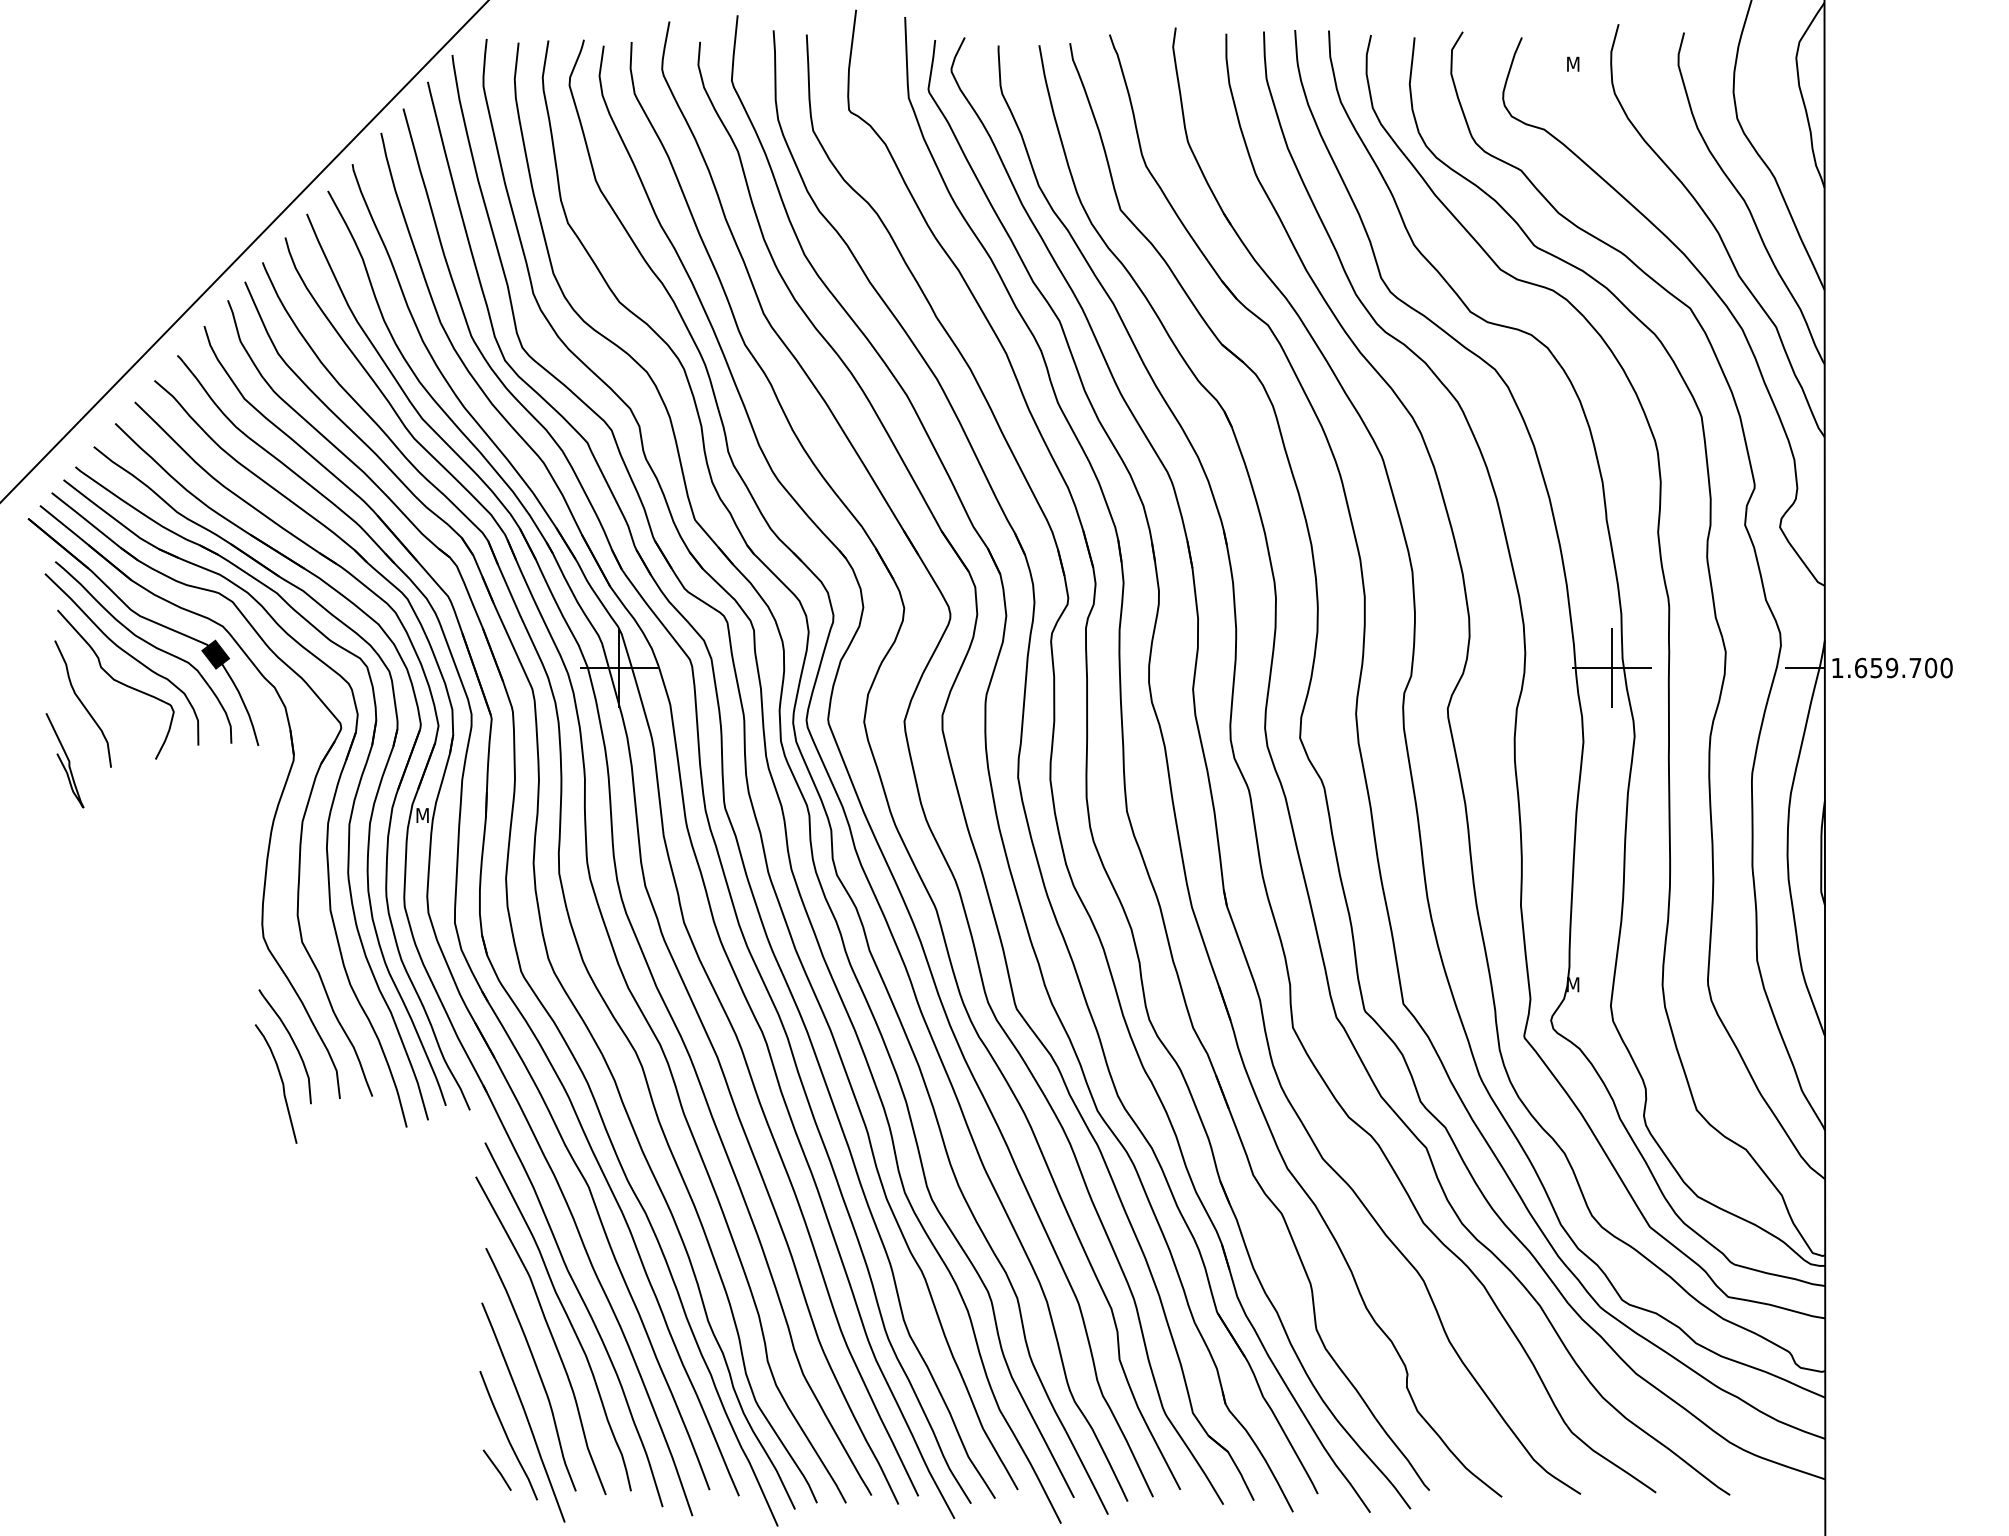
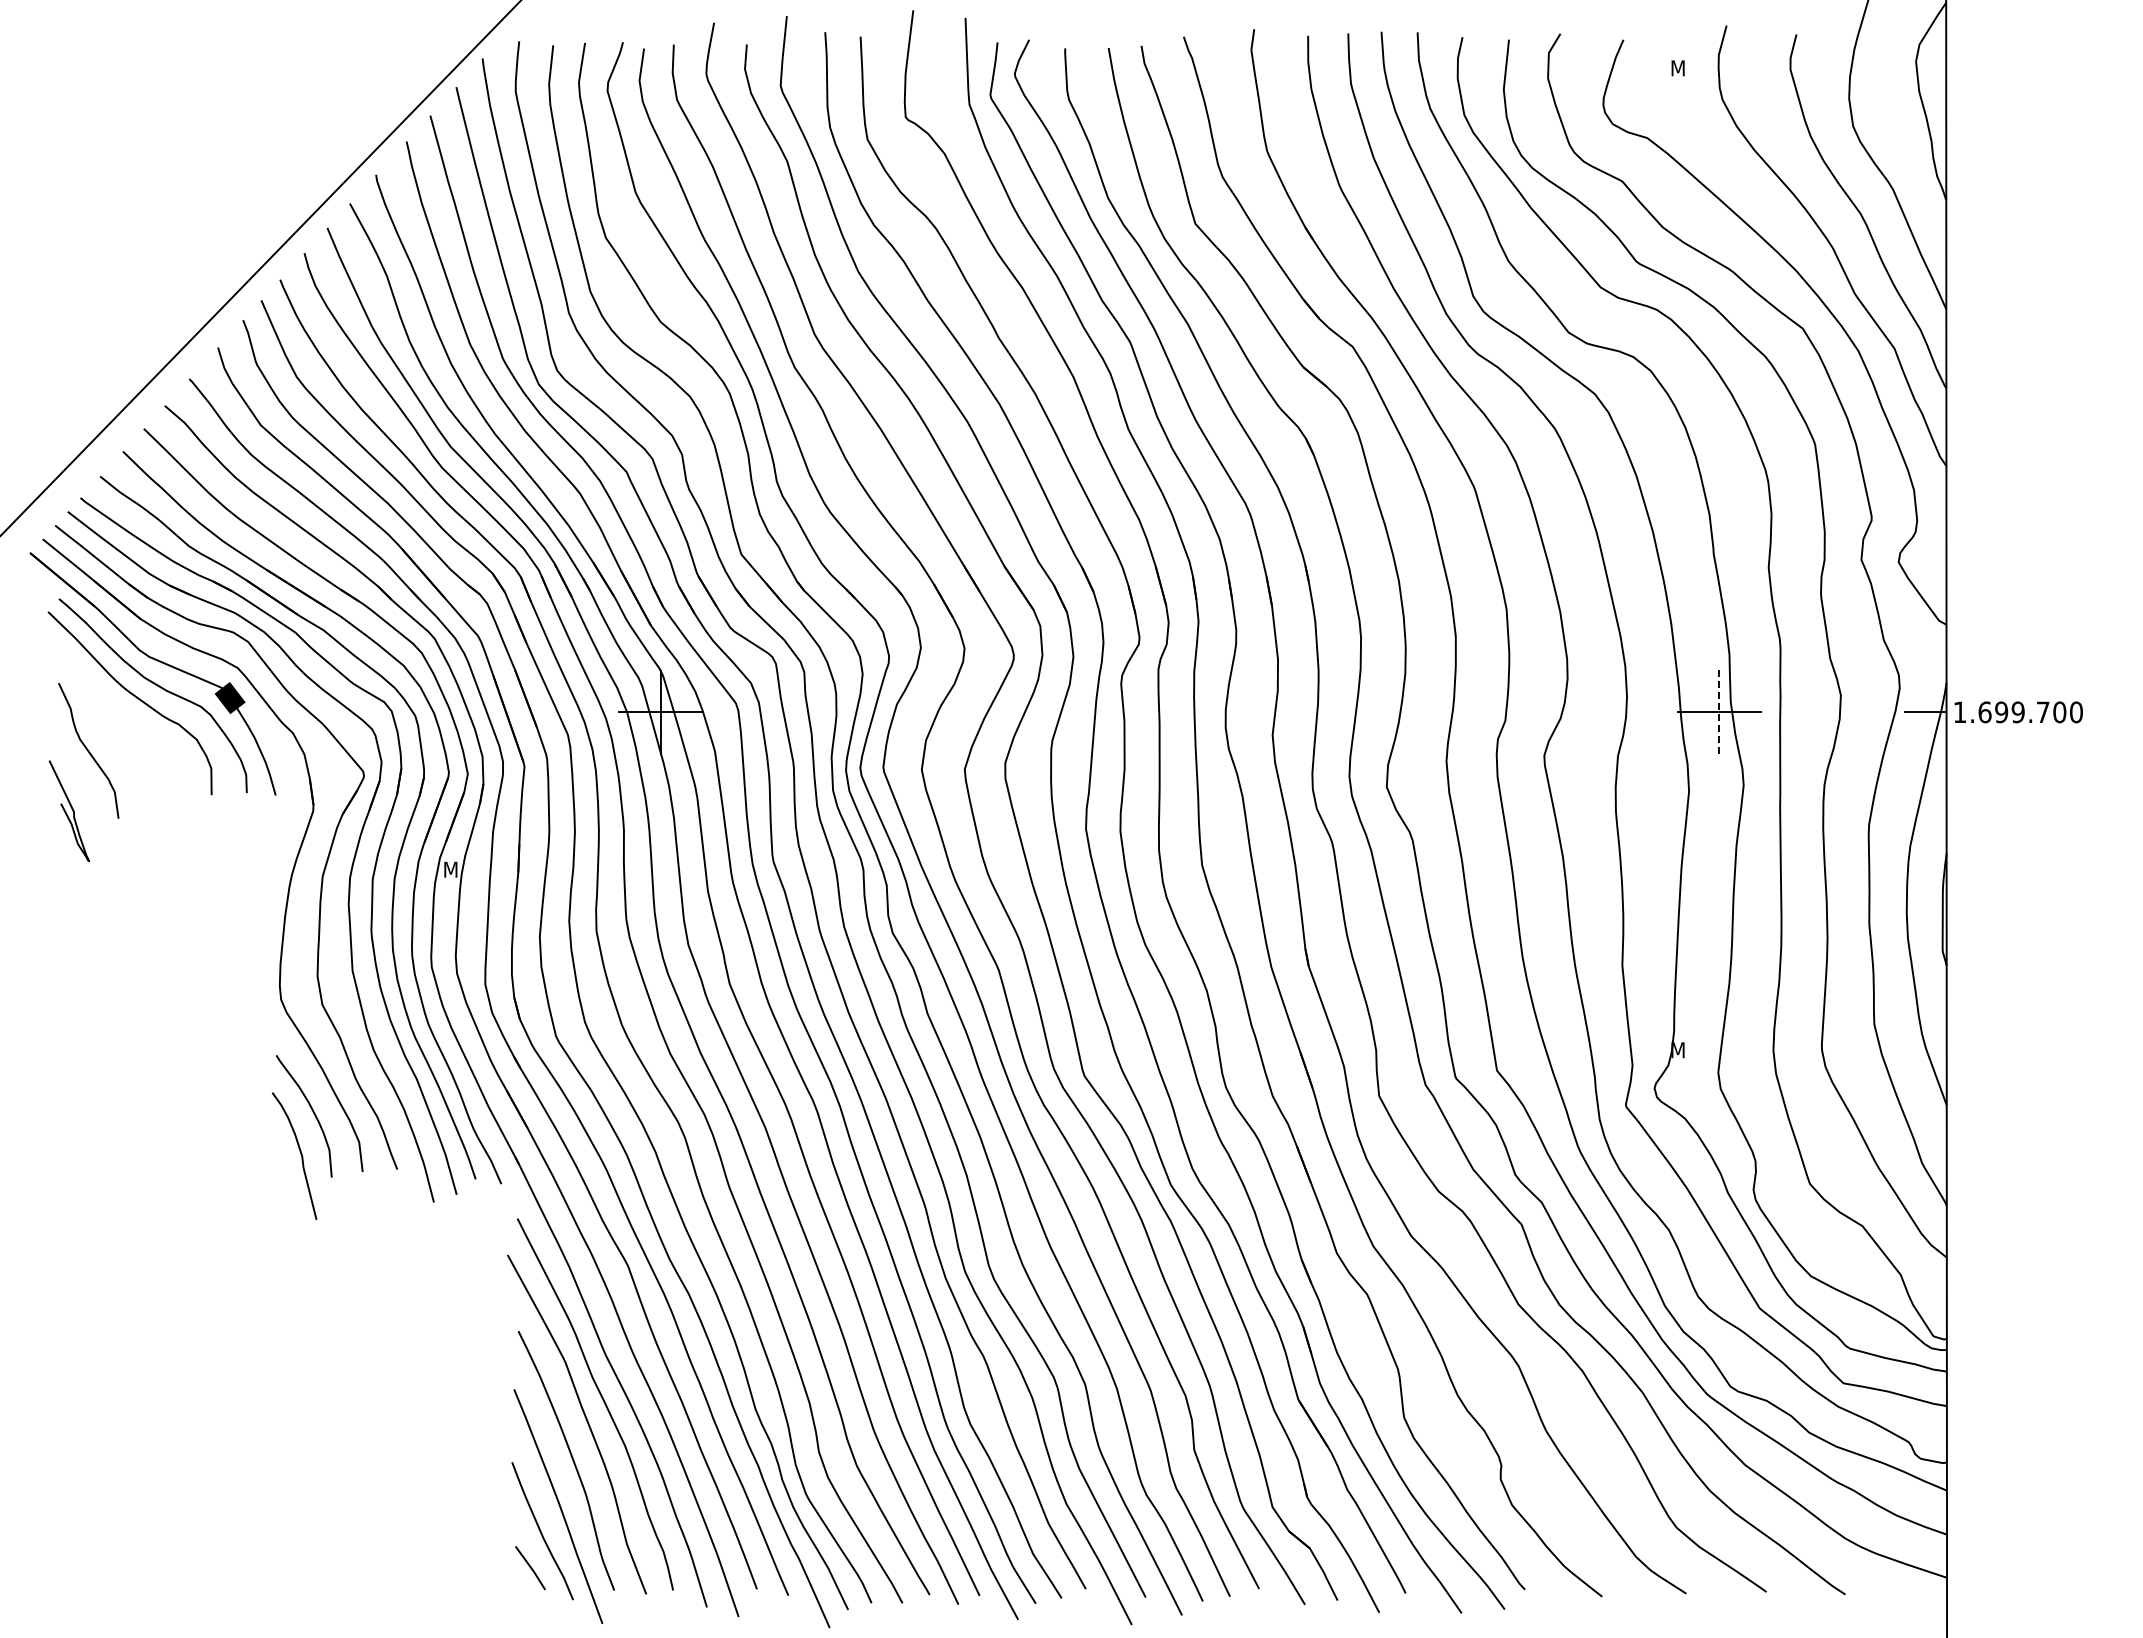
text: (1876, 667) -> (2001, 711), 1.659.700 -> 1.699.700
line: (1612, 668) -> (1719, 712), solid -> dashed
curve: (116, 682) -> (124, 727), removed

